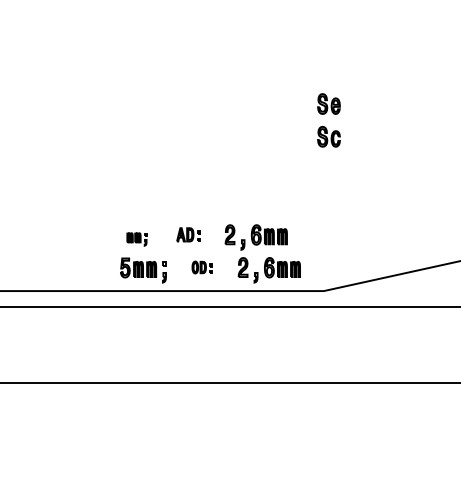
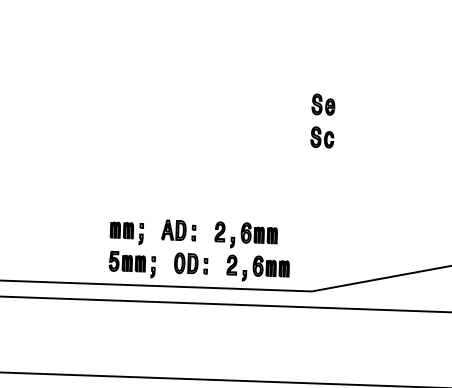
part: (188, 234) -> (178, 230), size x1.43
part: (136, 239) -> (126, 233), size x1.67
part: (201, 267) -> (190, 263), size x1.67

